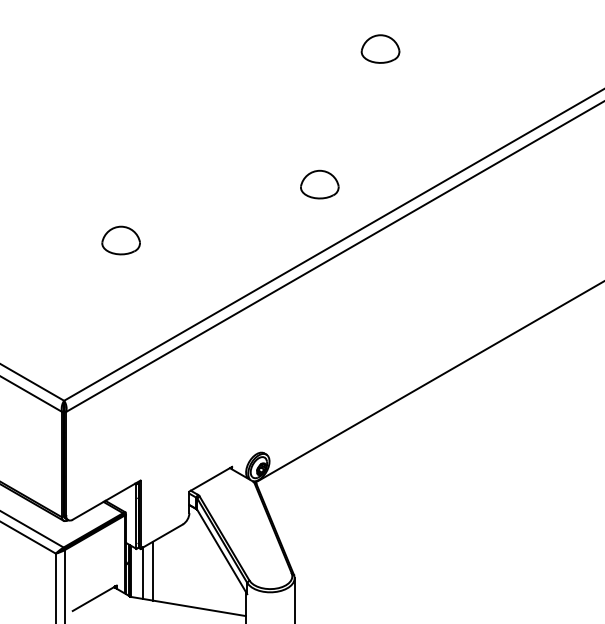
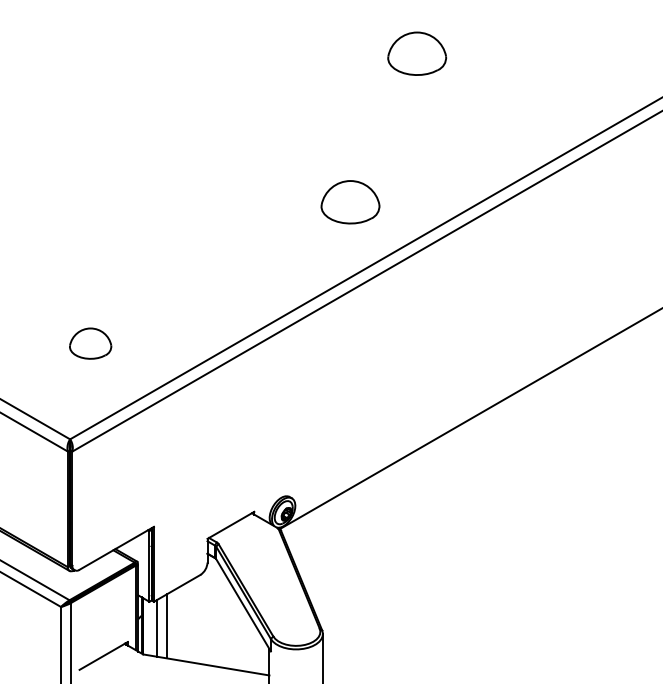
part: (380, 48) -> (416, 53), size x1.4
part: (319, 184) -> (350, 202), size x1.4
part: (121, 240) -> (90, 343), moved

